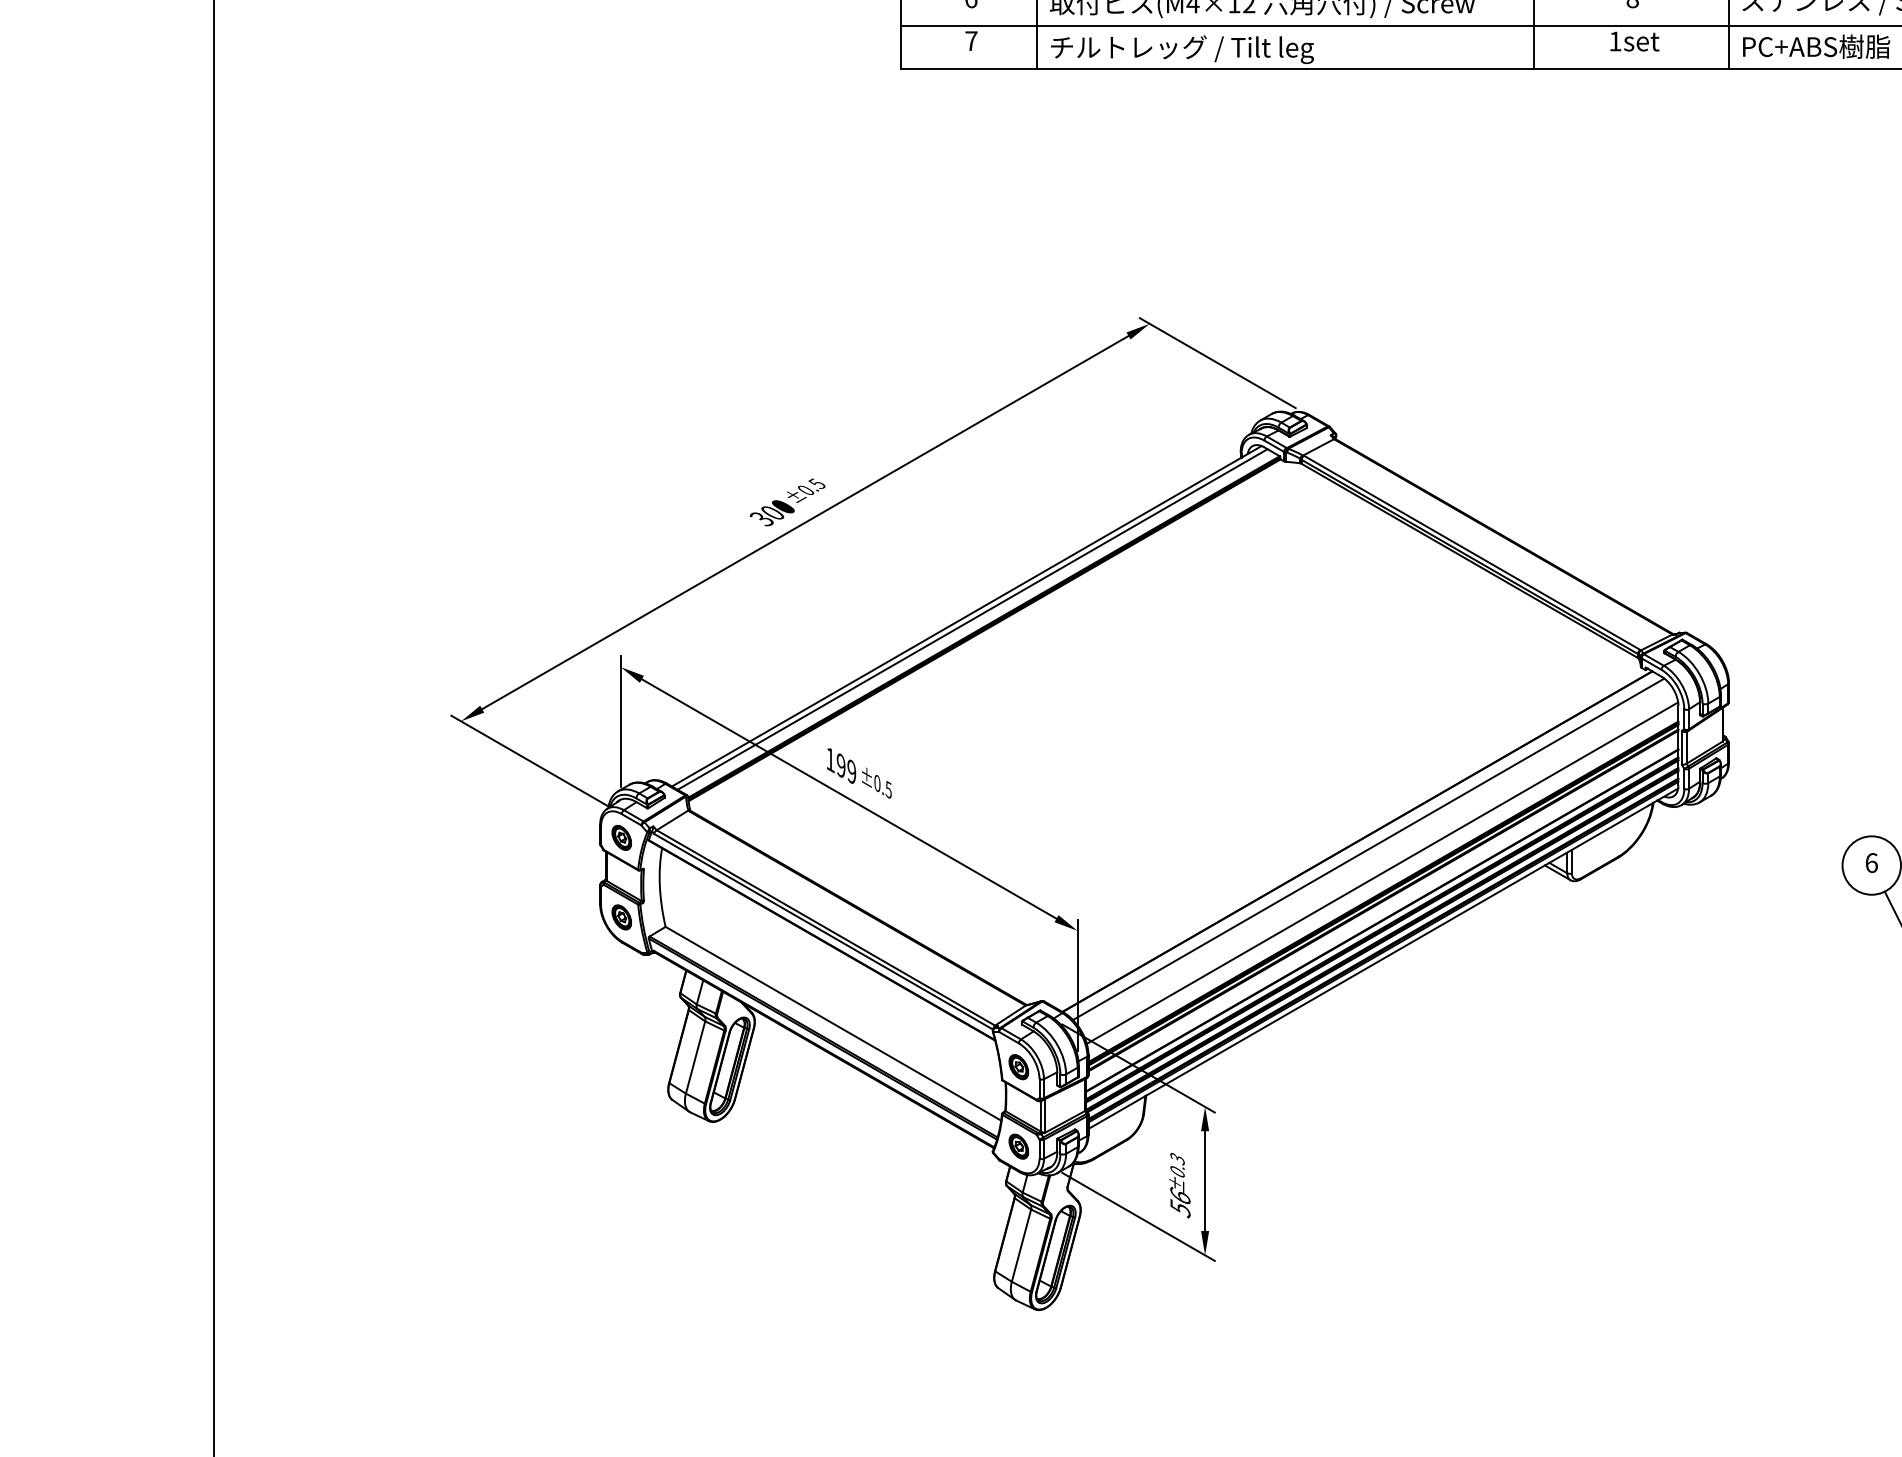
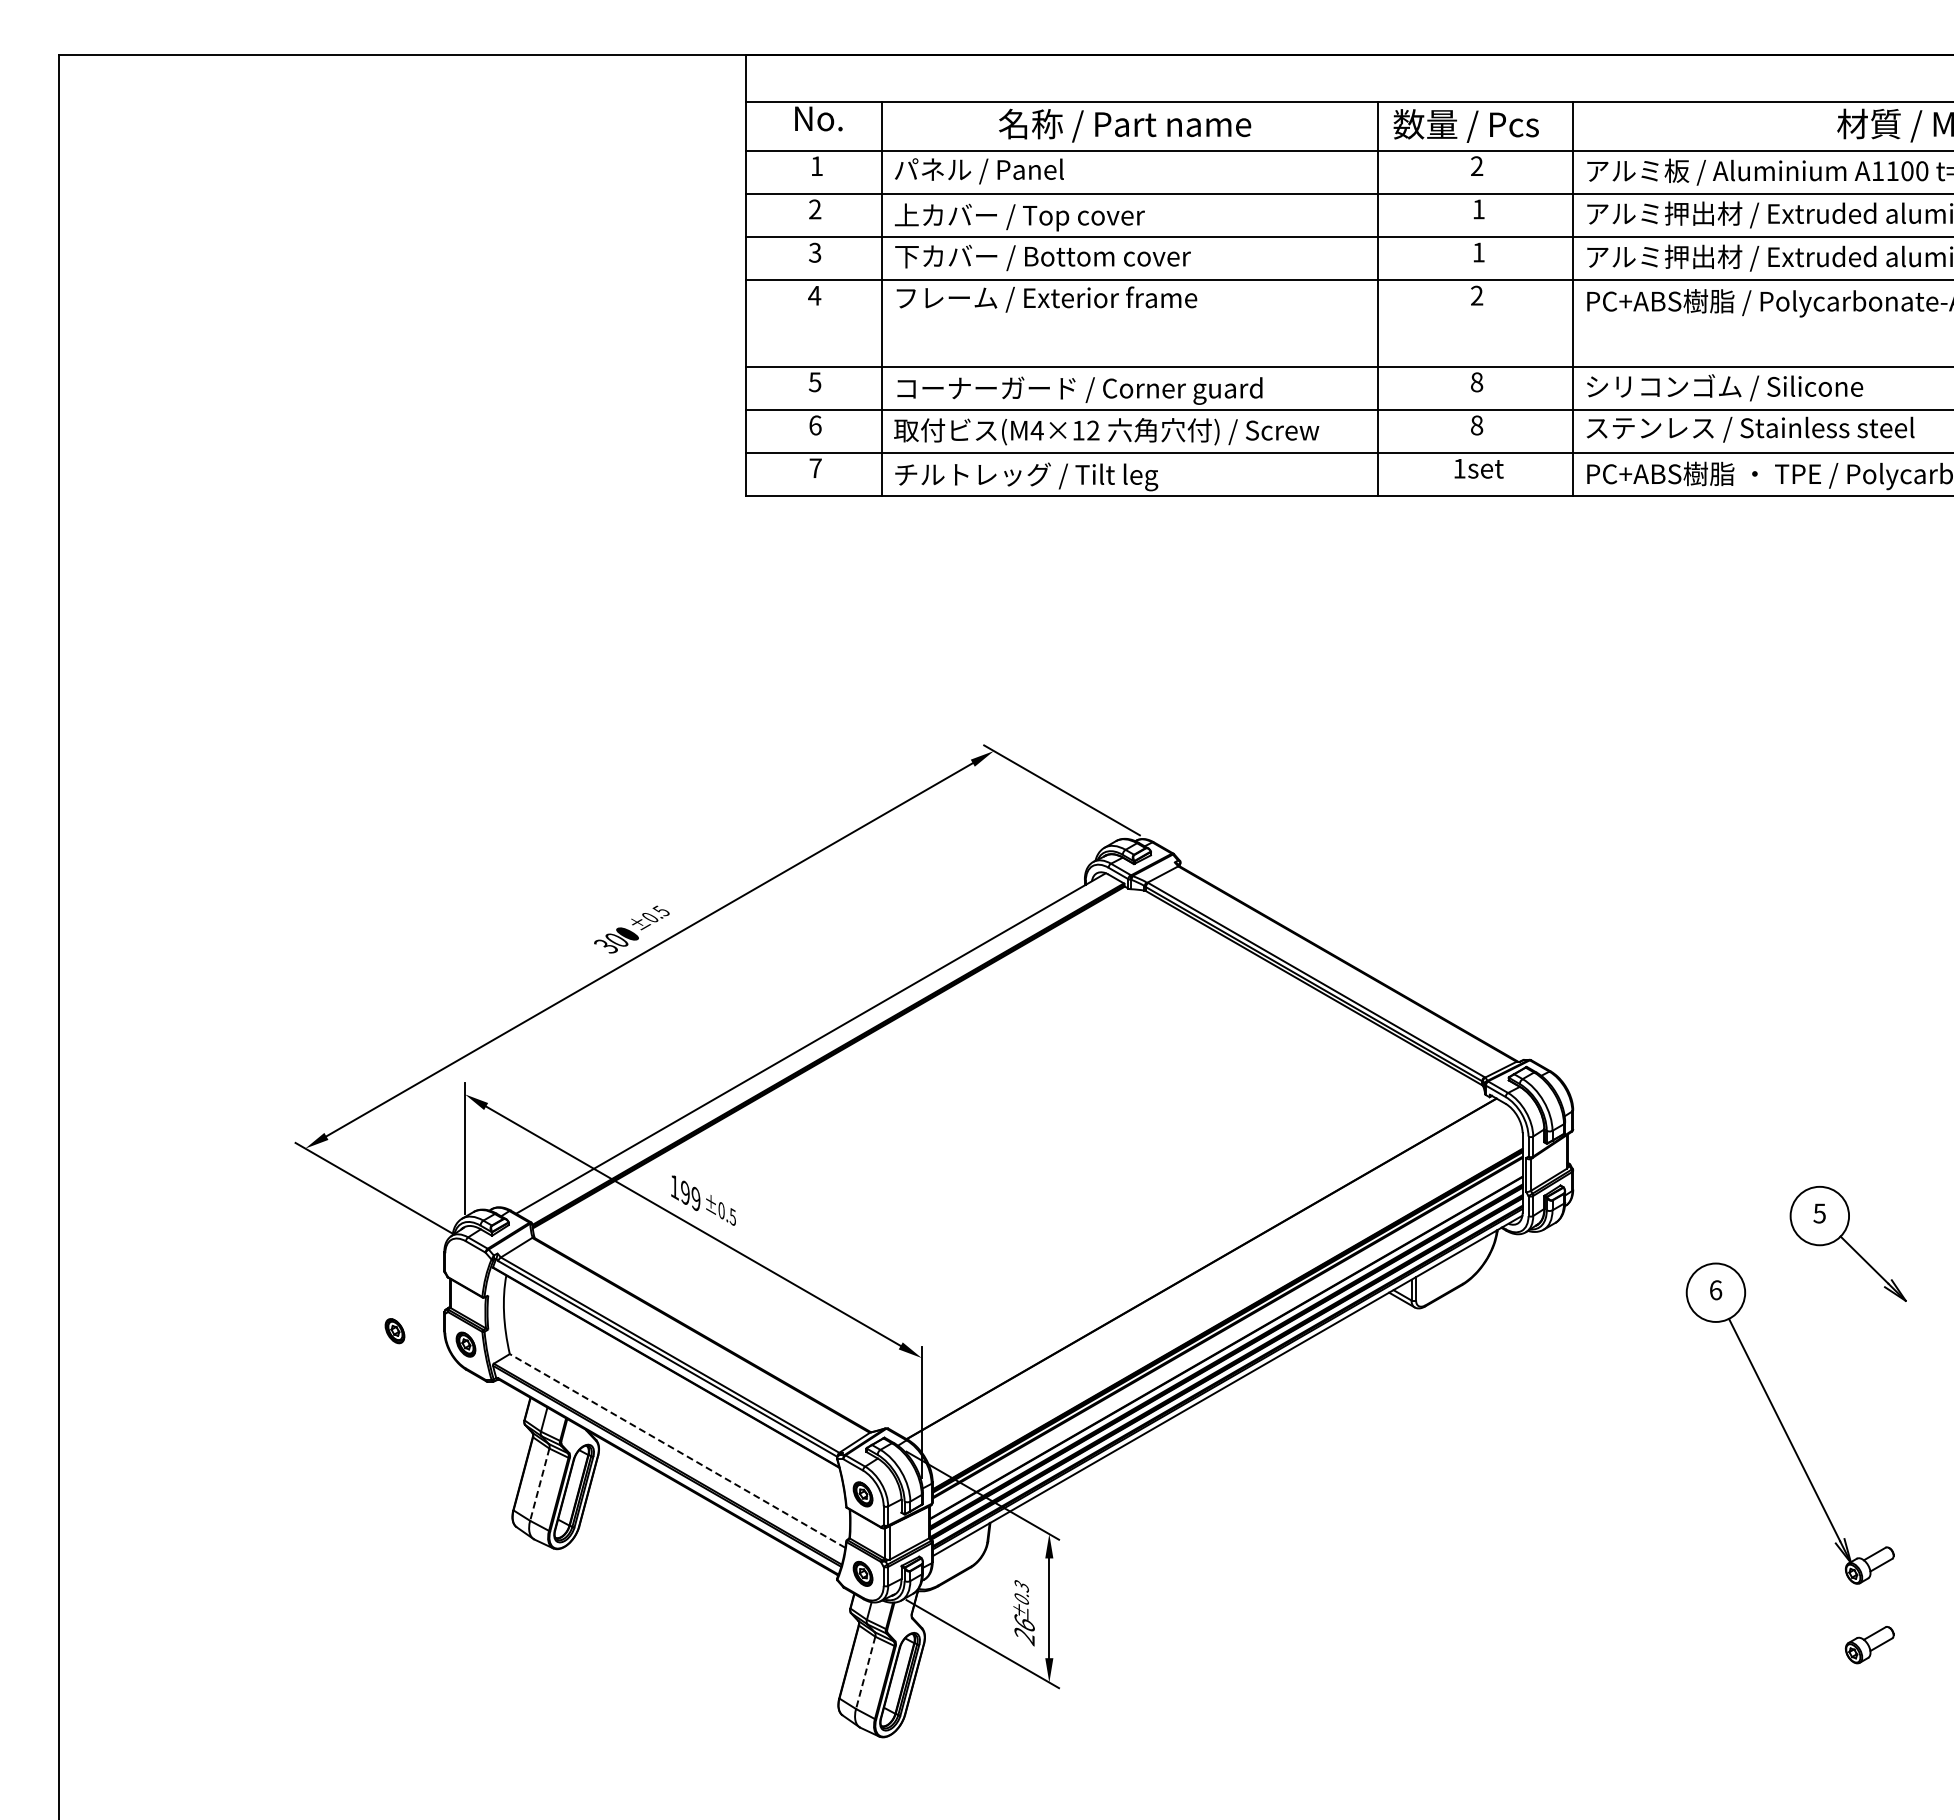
line: (972, 619) -> (816, 1046), removed
part: (621, 838) -> (394, 1331), moved
line: (1368, 849) -> (1212, 1276), removed
line: (1382, 873) -> (1226, 1300), removed
line: (833, 1023) -> (677, 1450), solid -> dashed
line: (695, 1058) -> (539, 1485), solid -> dashed
text: (1180, 1209) -> (1024, 1636), 56 -> 26
line: (1021, 1246) -> (865, 1673), solid -> dashed

